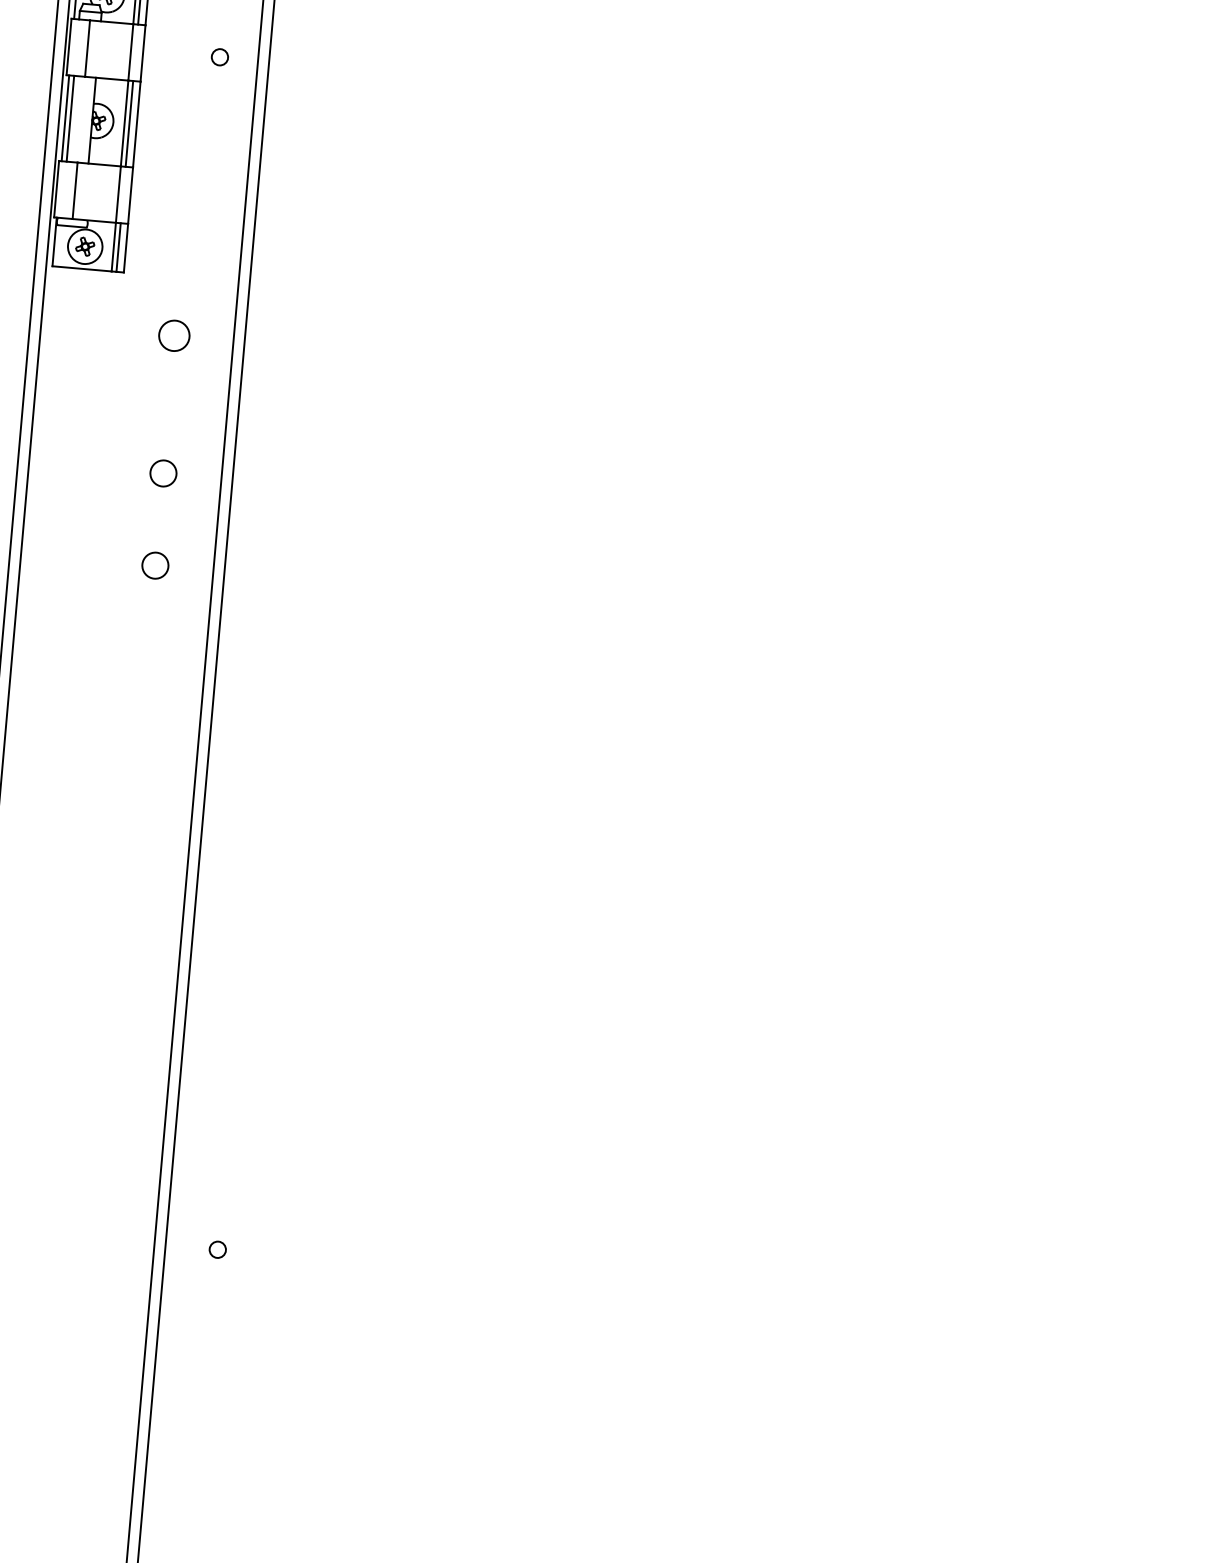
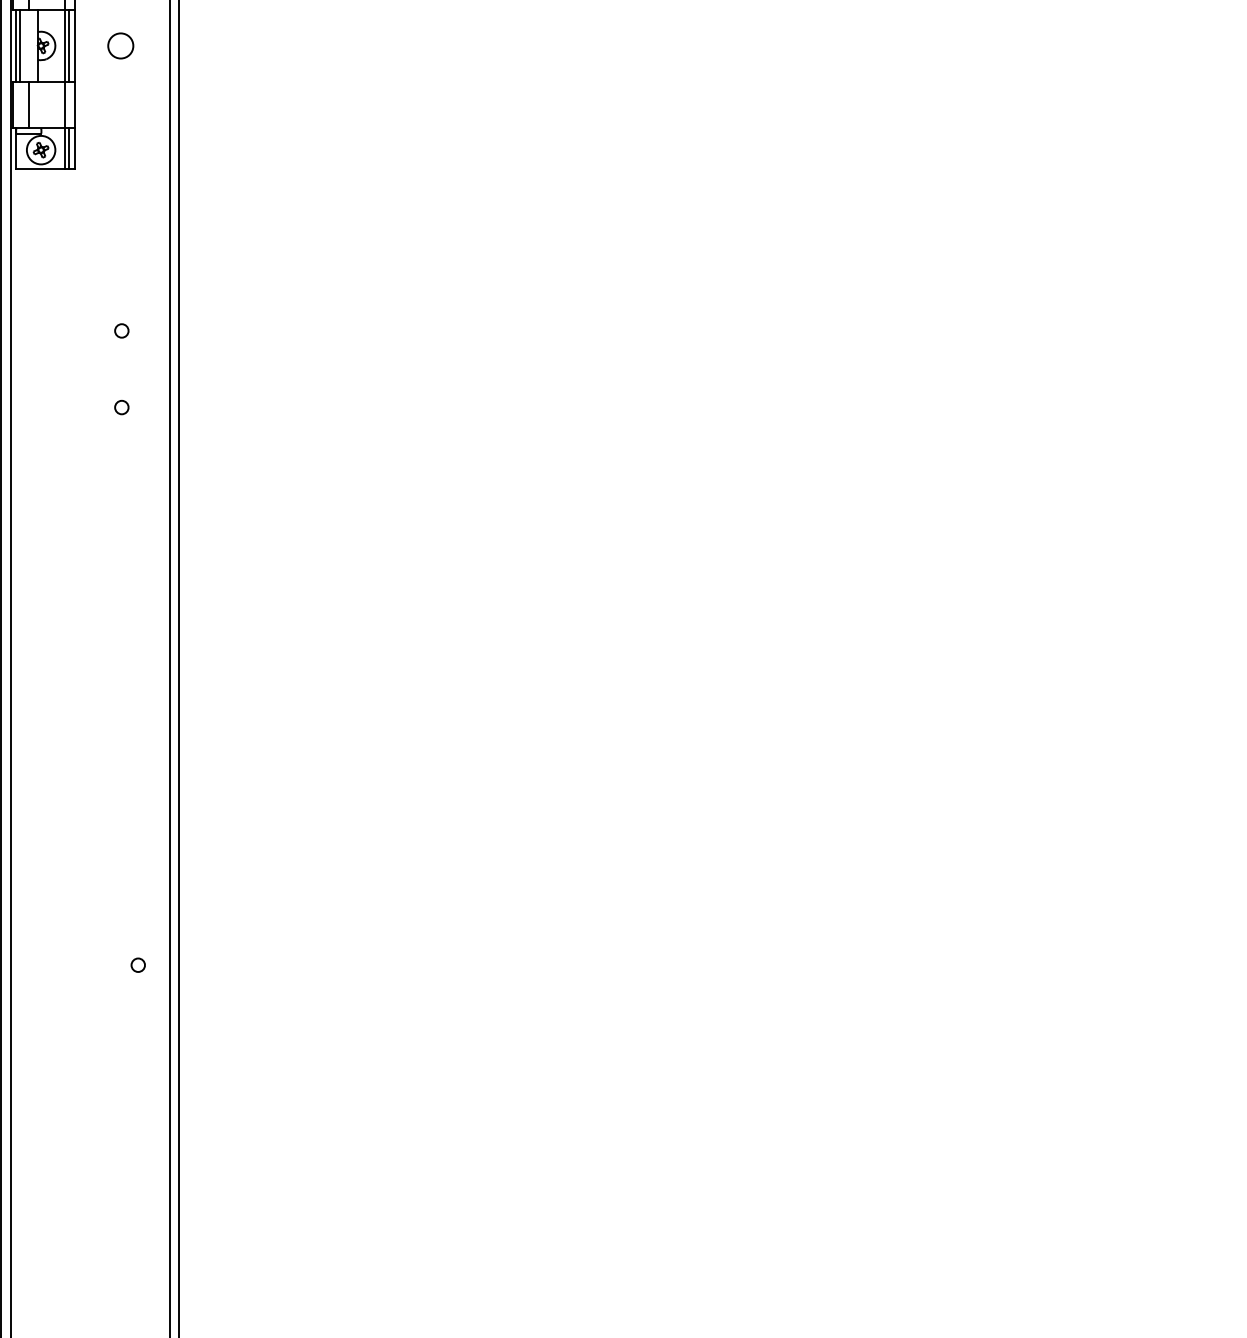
circle: (174, 335) -> (120, 45), moved
circle: (163, 472) -> (121, 330), size x0.62
circle: (155, 565) -> (121, 407), size x0.62
circle: (216, 1248) -> (137, 964), moved

